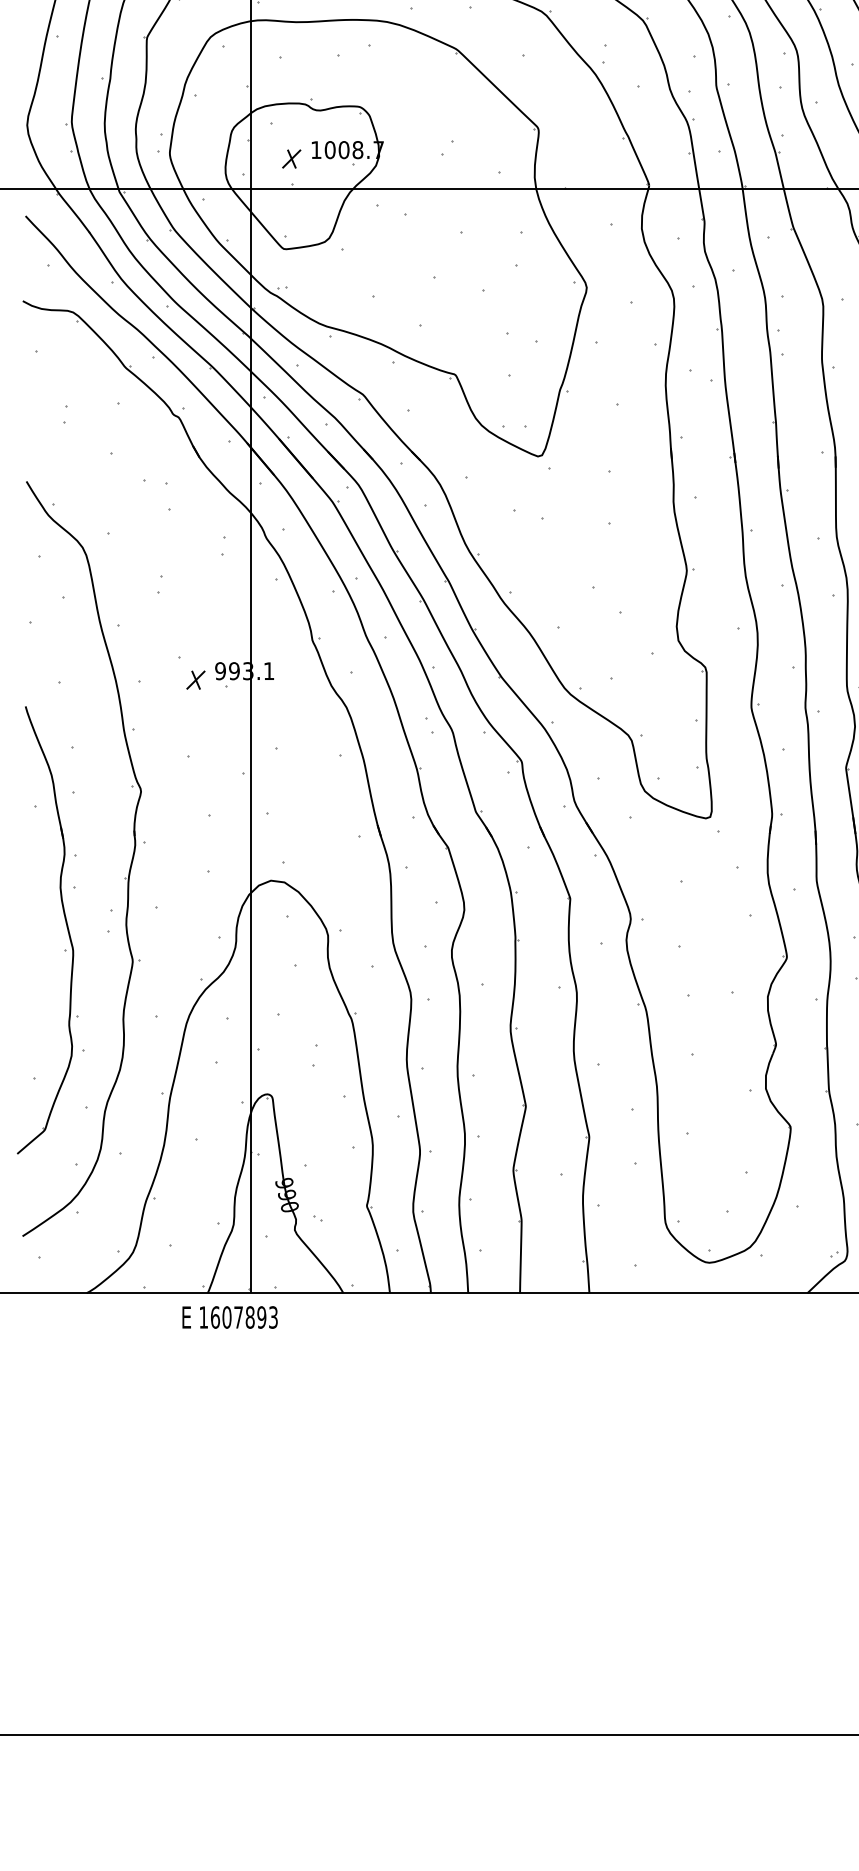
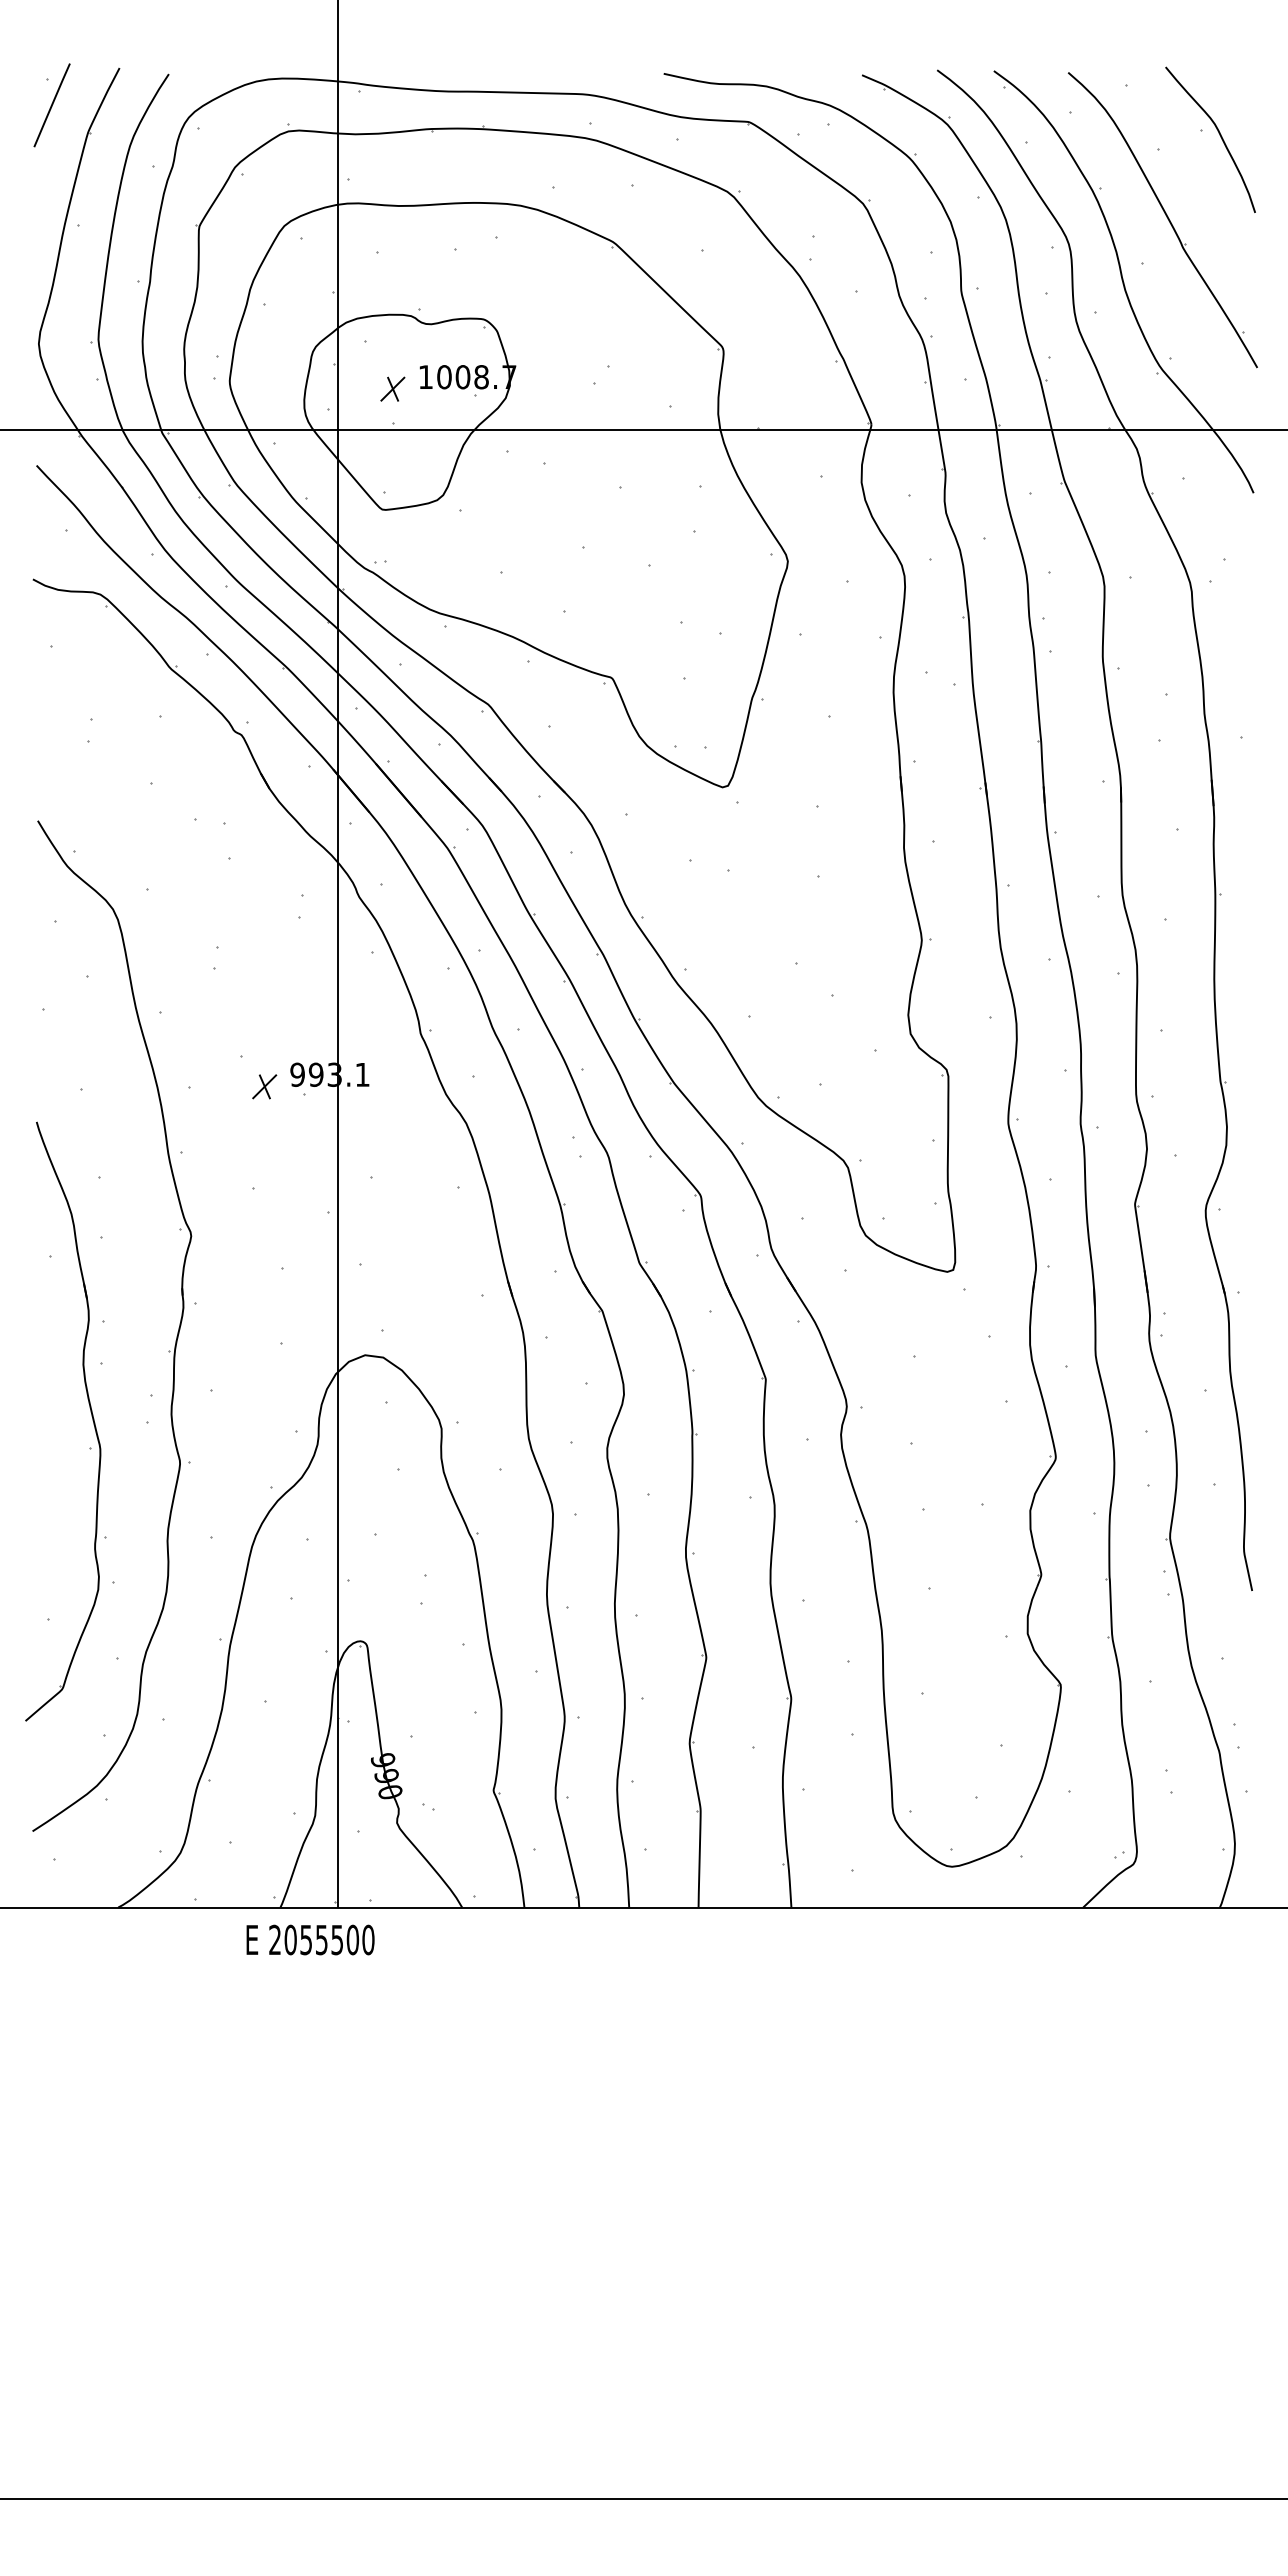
text: (238, 1317) -> (321, 1939), 1607893 -> 2055500

